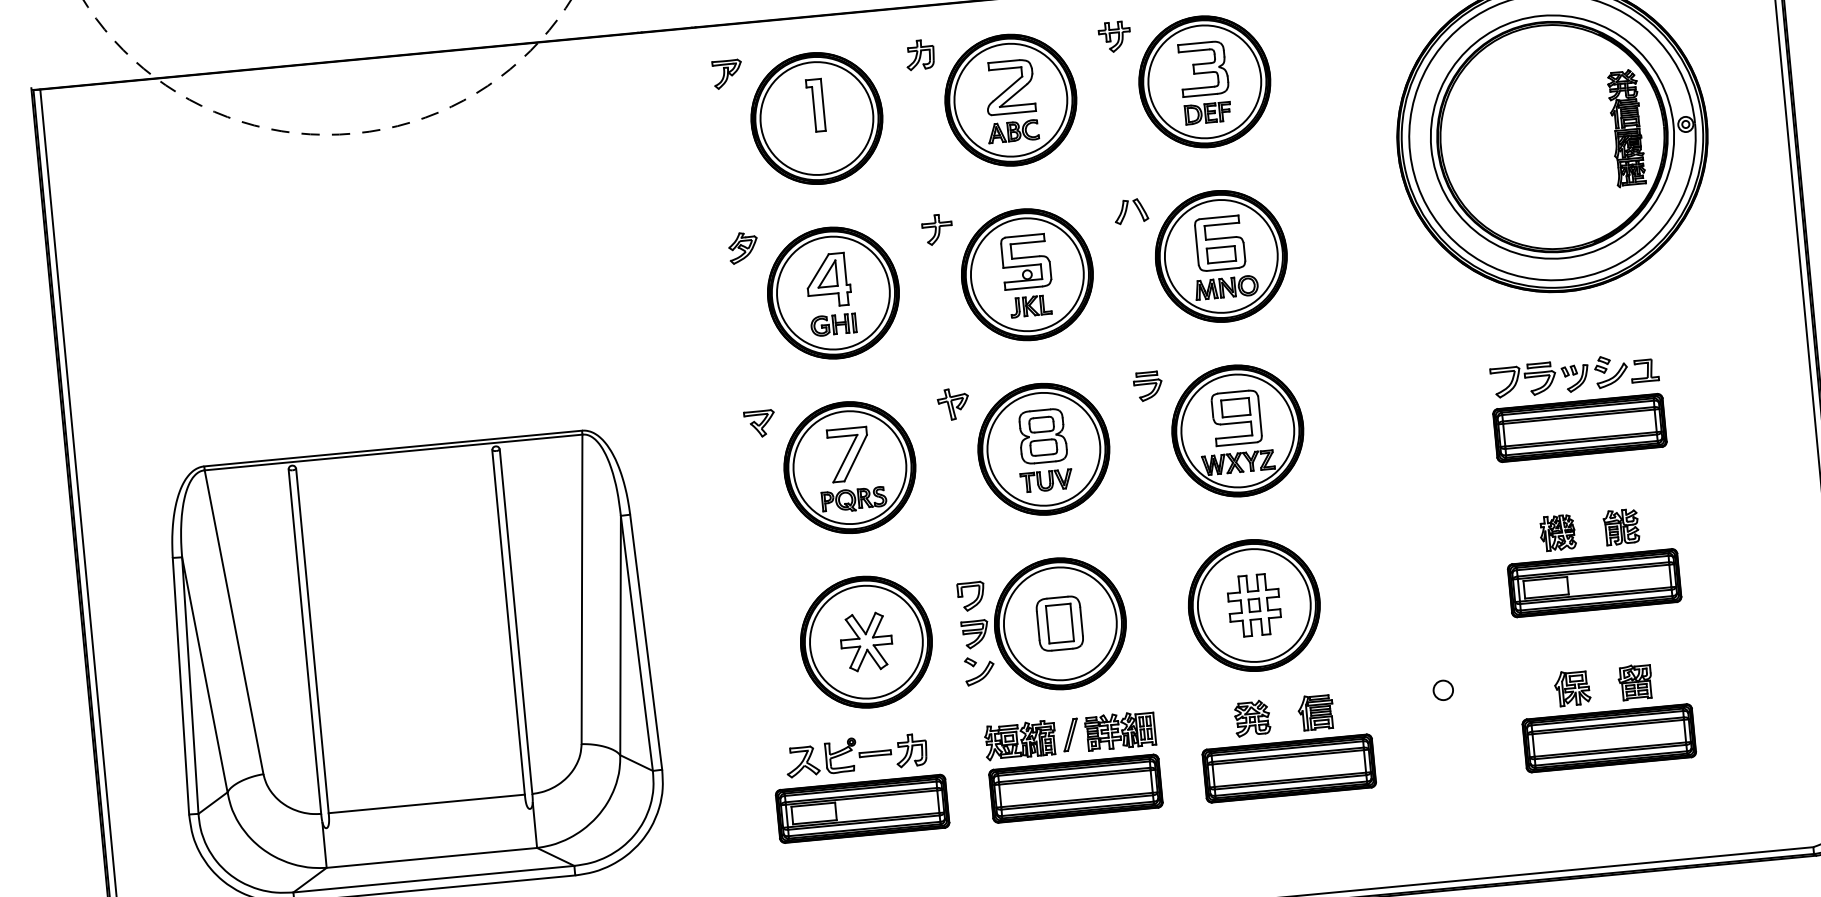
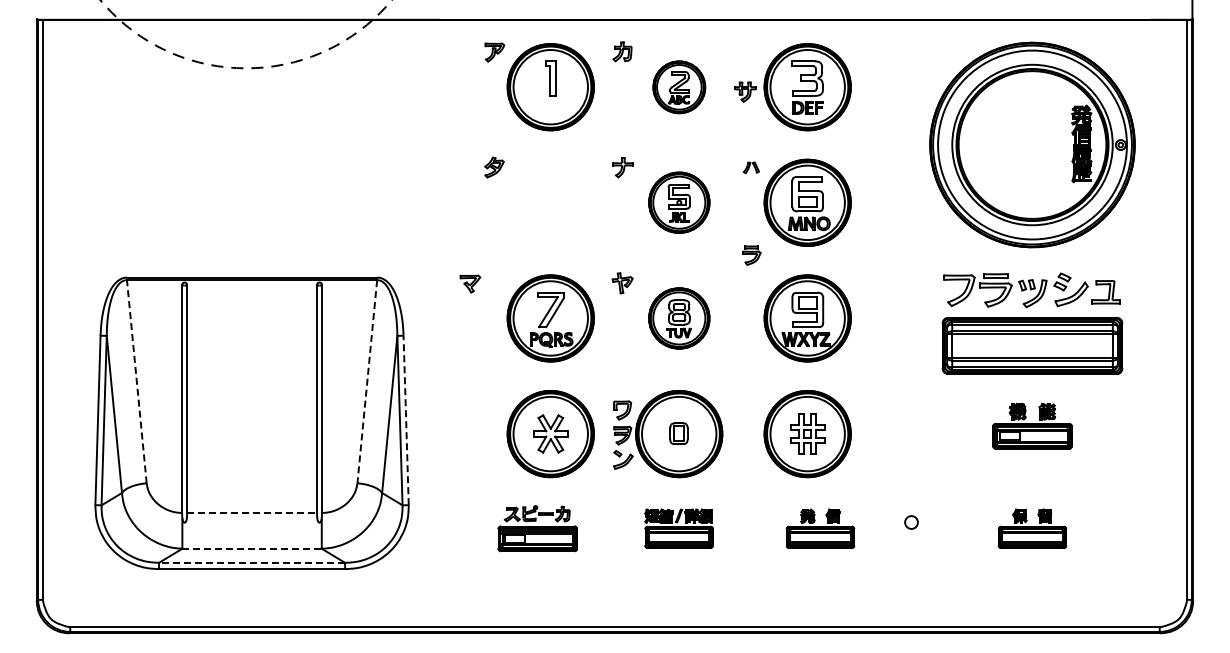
part: (1114, 35) -> (745, 91), moved
part: (1011, 100) -> (679, 87), size x0.6
part: (1131, 211) -> (751, 167), size x0.7
part: (1027, 274) -> (679, 202), size x0.7
part: (832, 292) -> (550, 202), removed
part: (1147, 386) -> (751, 255), moved
part: (1577, 406) -> (1032, 323), size x1.6
part: (760, 422) -> (470, 283), moved
part: (1044, 449) -> (679, 318), size x0.7
part: (1592, 562) -> (1032, 426), size x0.7
line: (582, 590) -> (367, 382), solid -> dashed
line: (233, 621) -> (136, 381), solid -> dashed
part: (1059, 623) -> (678, 433), size x0.6
line: (646, 642) -> (406, 420), solid -> dashed
circle: (1443, 690) -> (911, 522), moved
part: (1607, 715) -> (1032, 528), size x0.6
part: (1287, 746) -> (820, 528), size x0.6
part: (1072, 766) -> (678, 528), size x0.6
part: (859, 786) -> (537, 528), size x0.7
line: (427, 803) -> (252, 512), solid -> dashed
line: (432, 857) -> (252, 548), solid -> dashed
line: (432, 878) -> (251, 562), solid -> dashed

